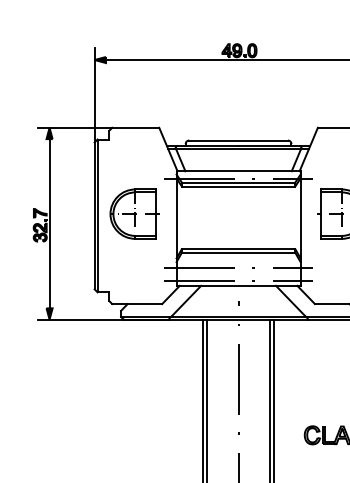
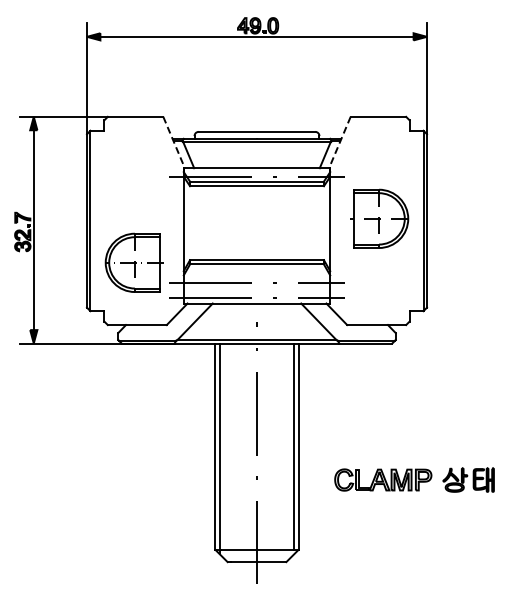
line: (168, 149) -> (174, 142), solid -> dashed
line: (308, 149) -> (339, 142), solid -> dashed
part: (134, 213) -> (133, 262), moved

